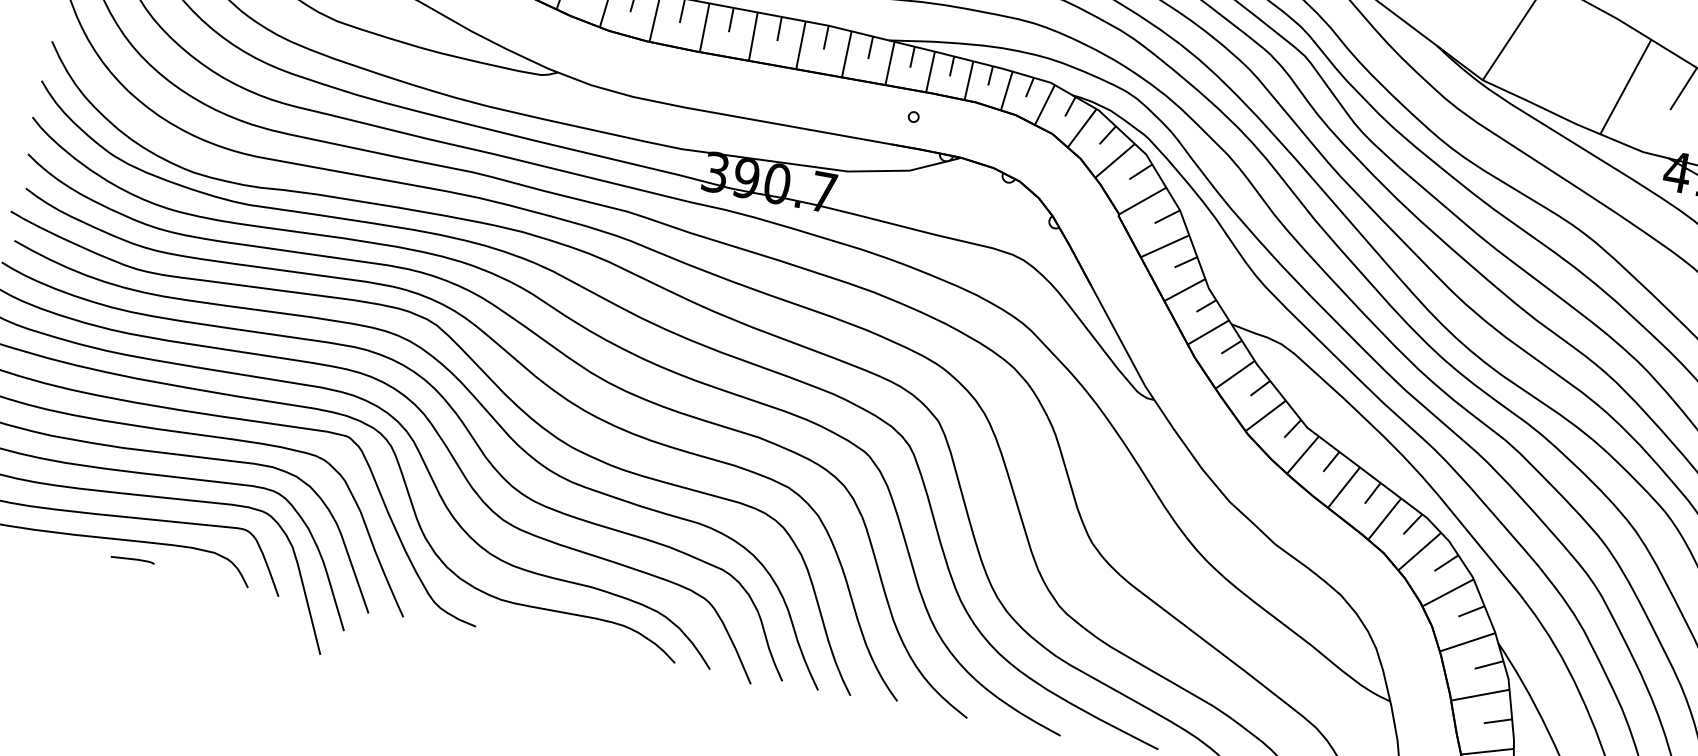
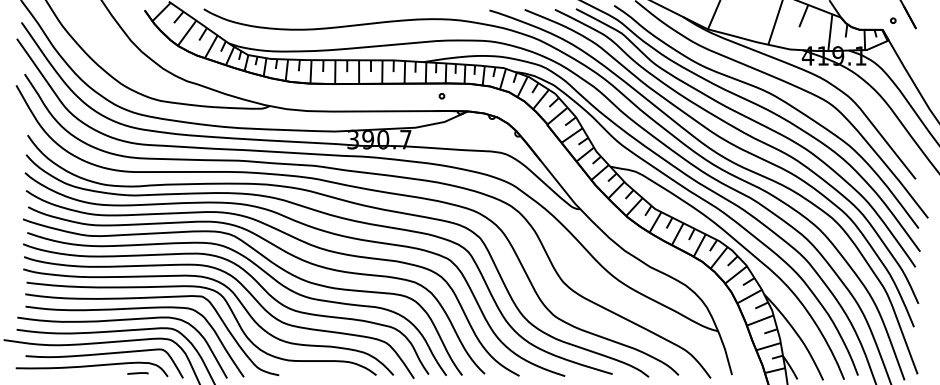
line: (131, 559) -> (137, 373), moved

